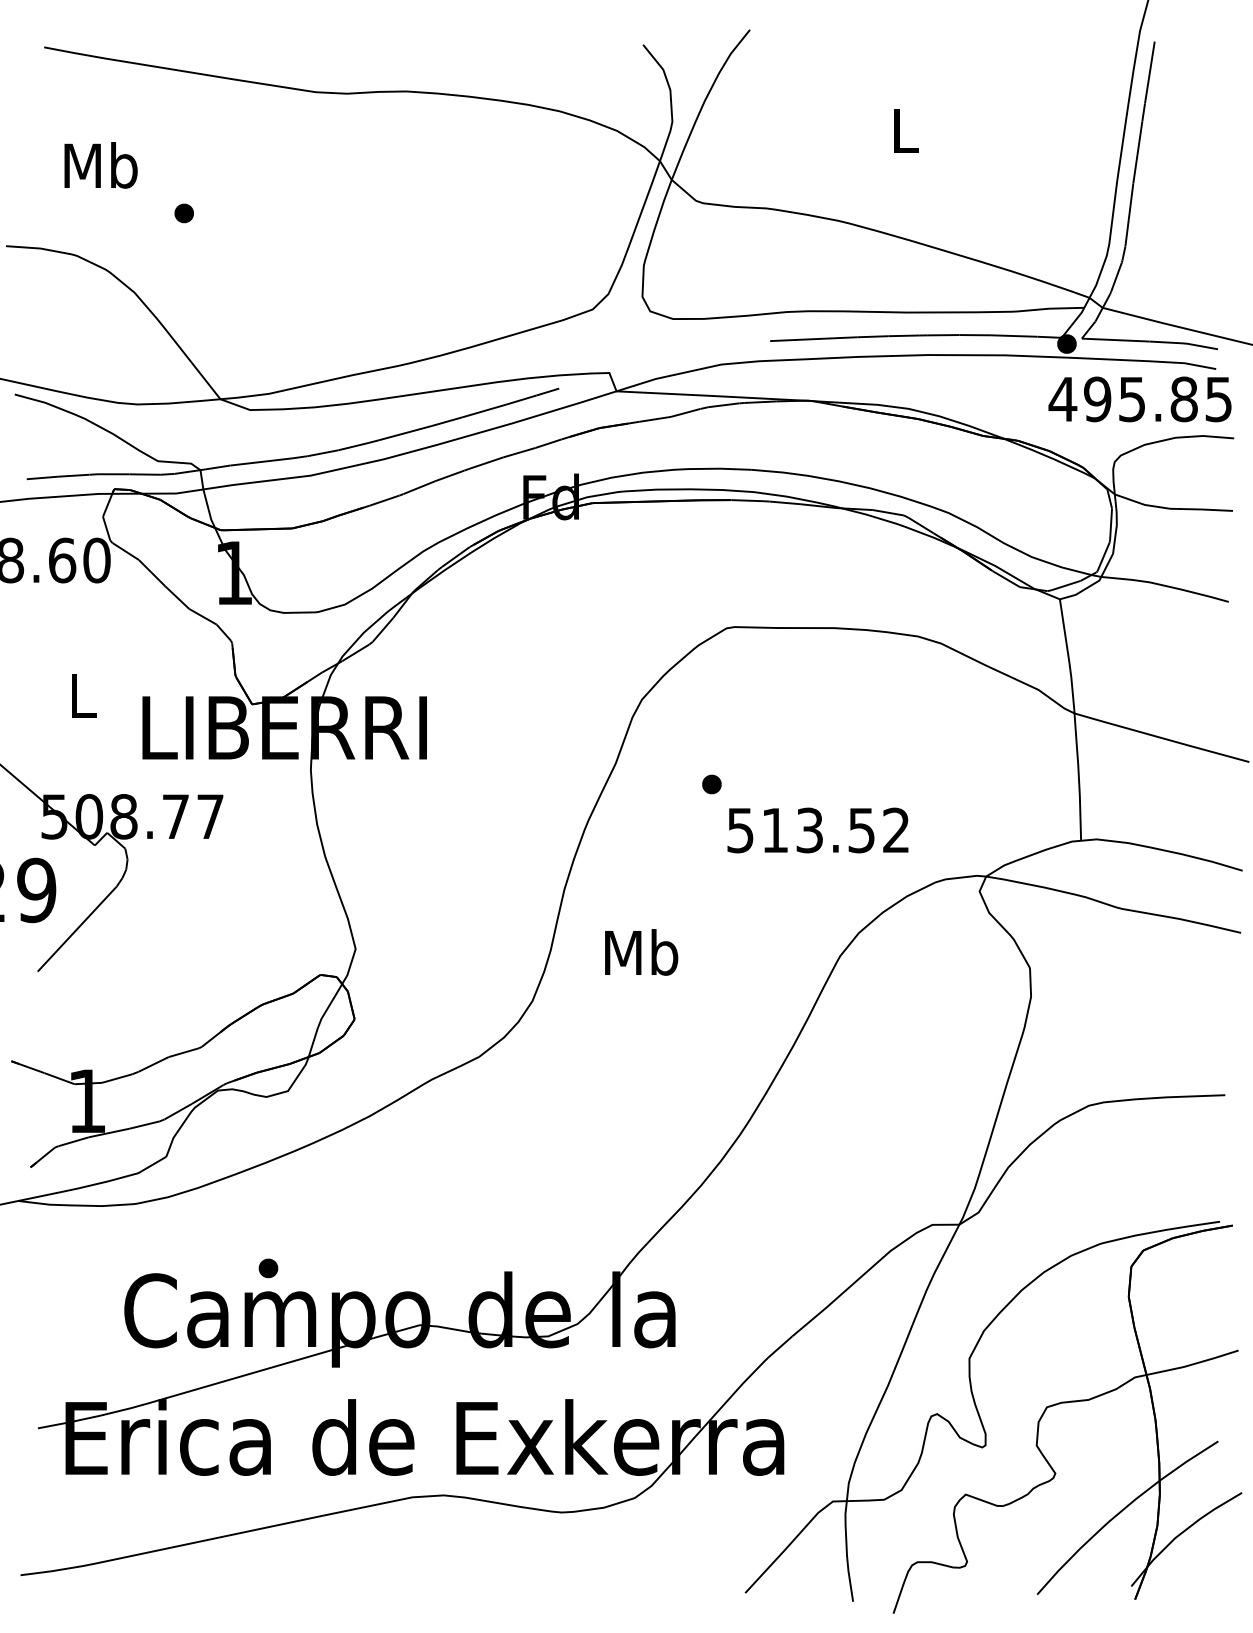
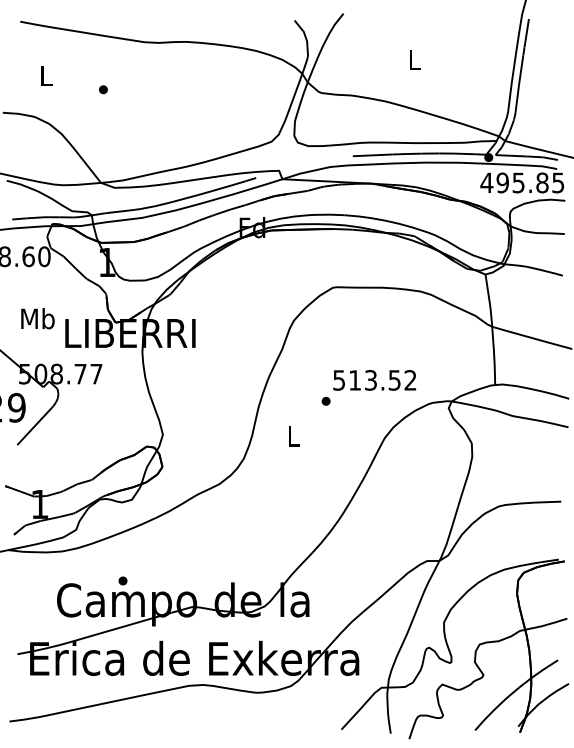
text: (101, 164) -> (46, 75), Mb -> L
part: (184, 212) -> (103, 89), moved
text: (81, 695) -> (37, 318), L -> Mb
part: (710, 784) -> (325, 401), moved
text: (640, 950) -> (293, 435), Mb -> L

